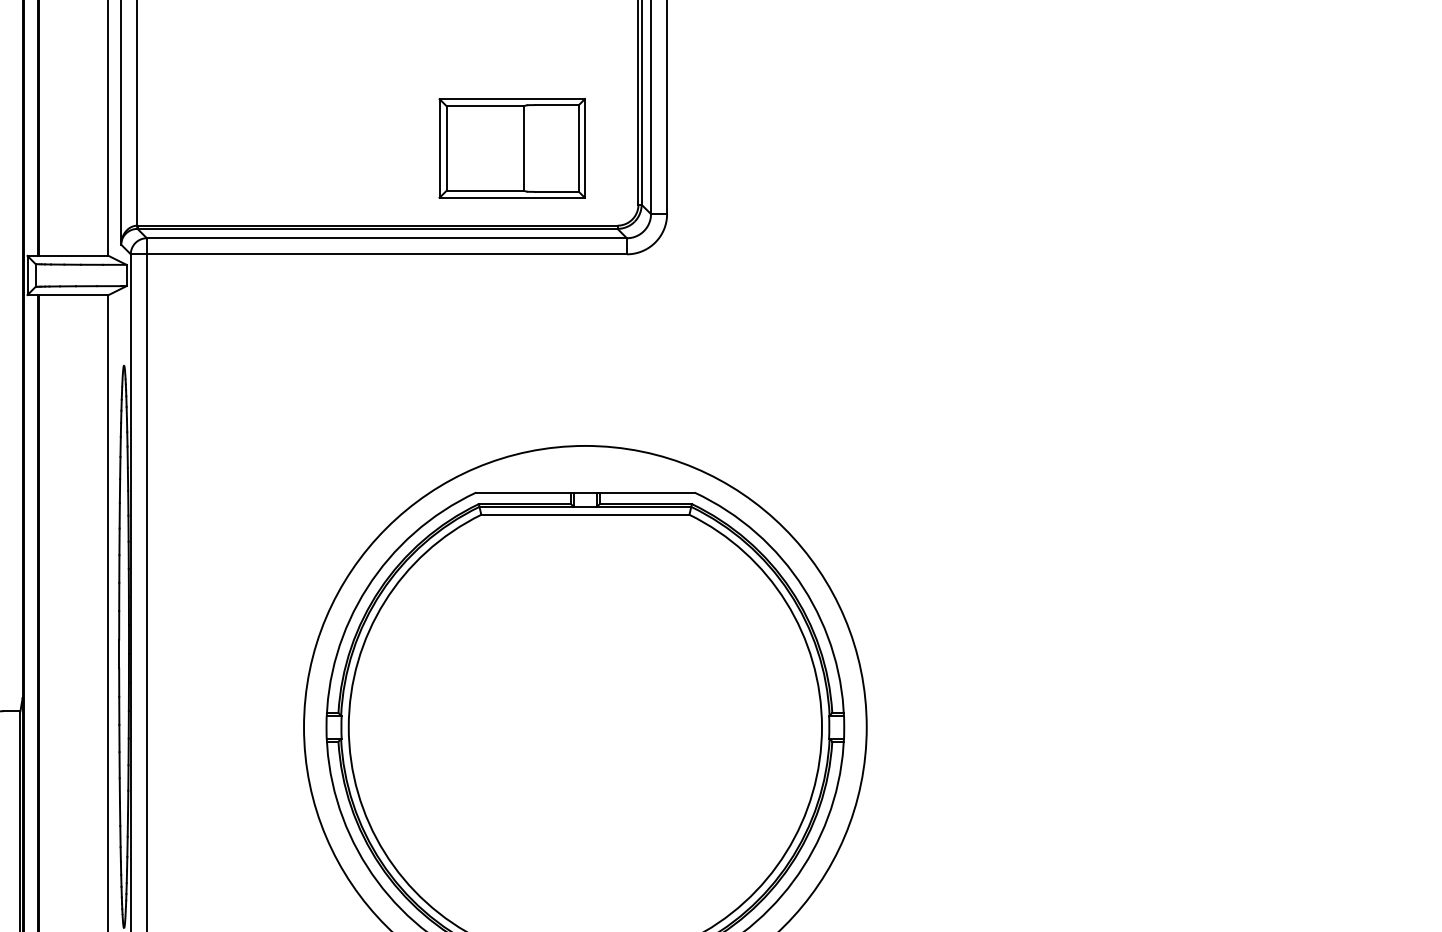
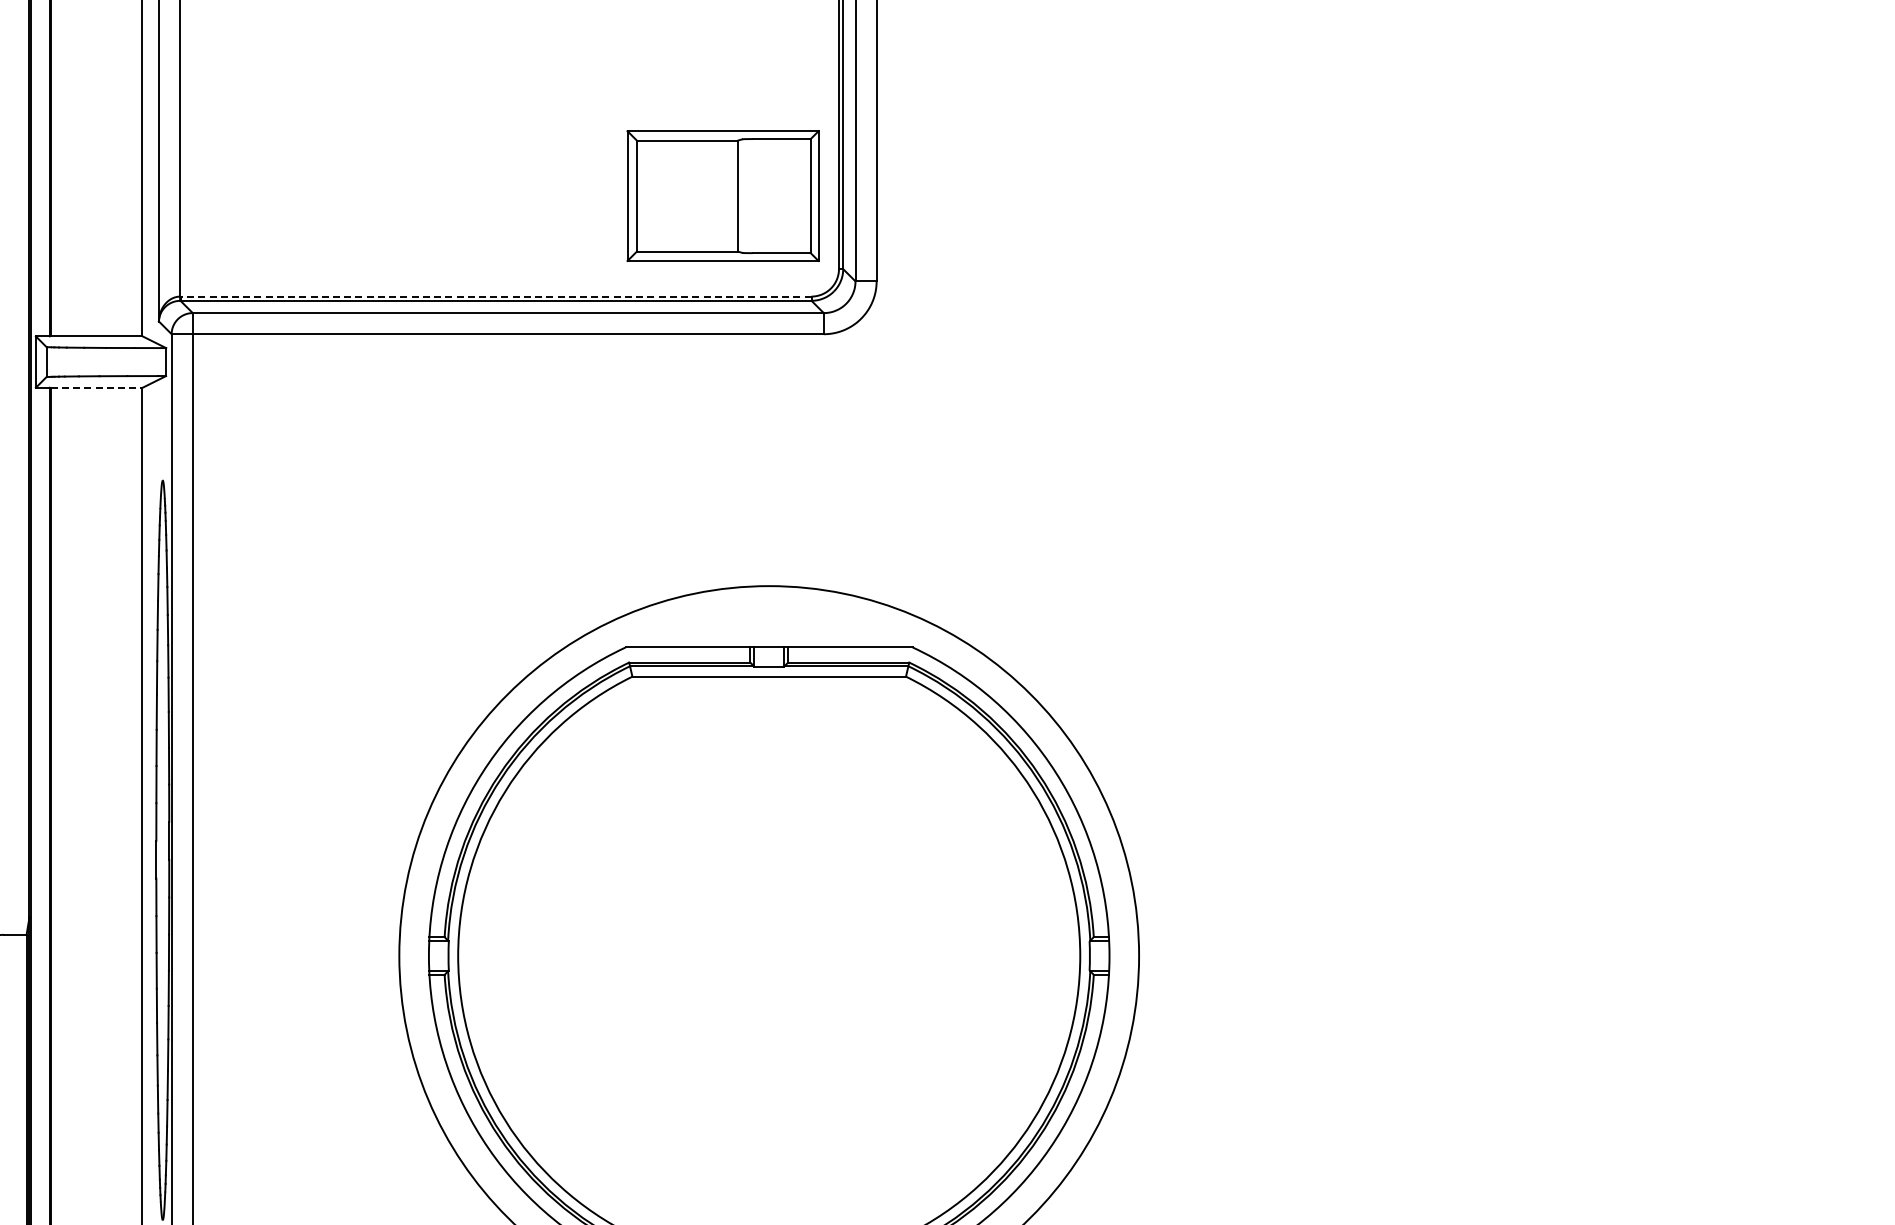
part: (511, 148) -> (722, 196), moved
line: (377, 225) -> (496, 296), solid -> dashed
line: (73, 295) -> (96, 388), solid -> dashed

